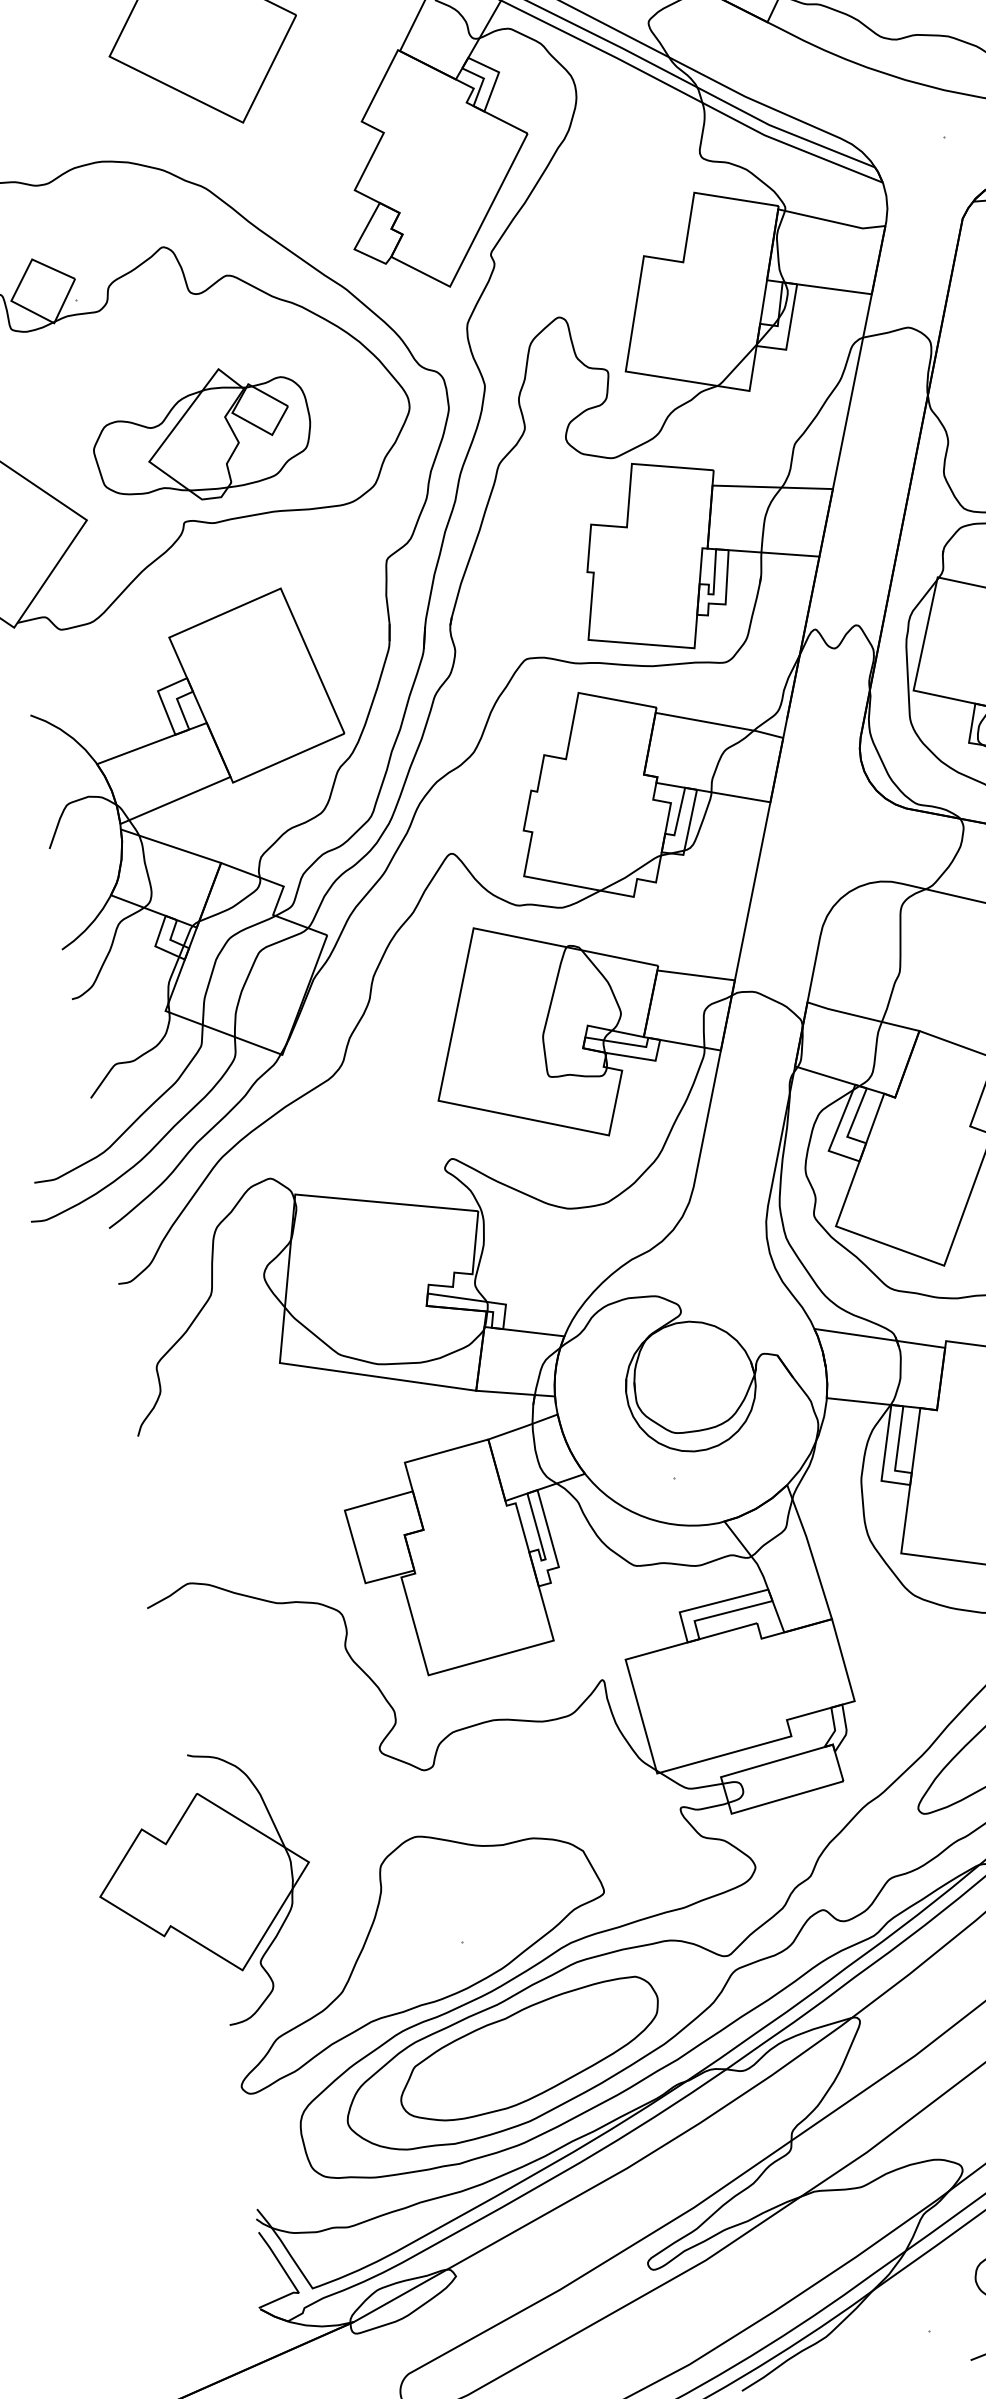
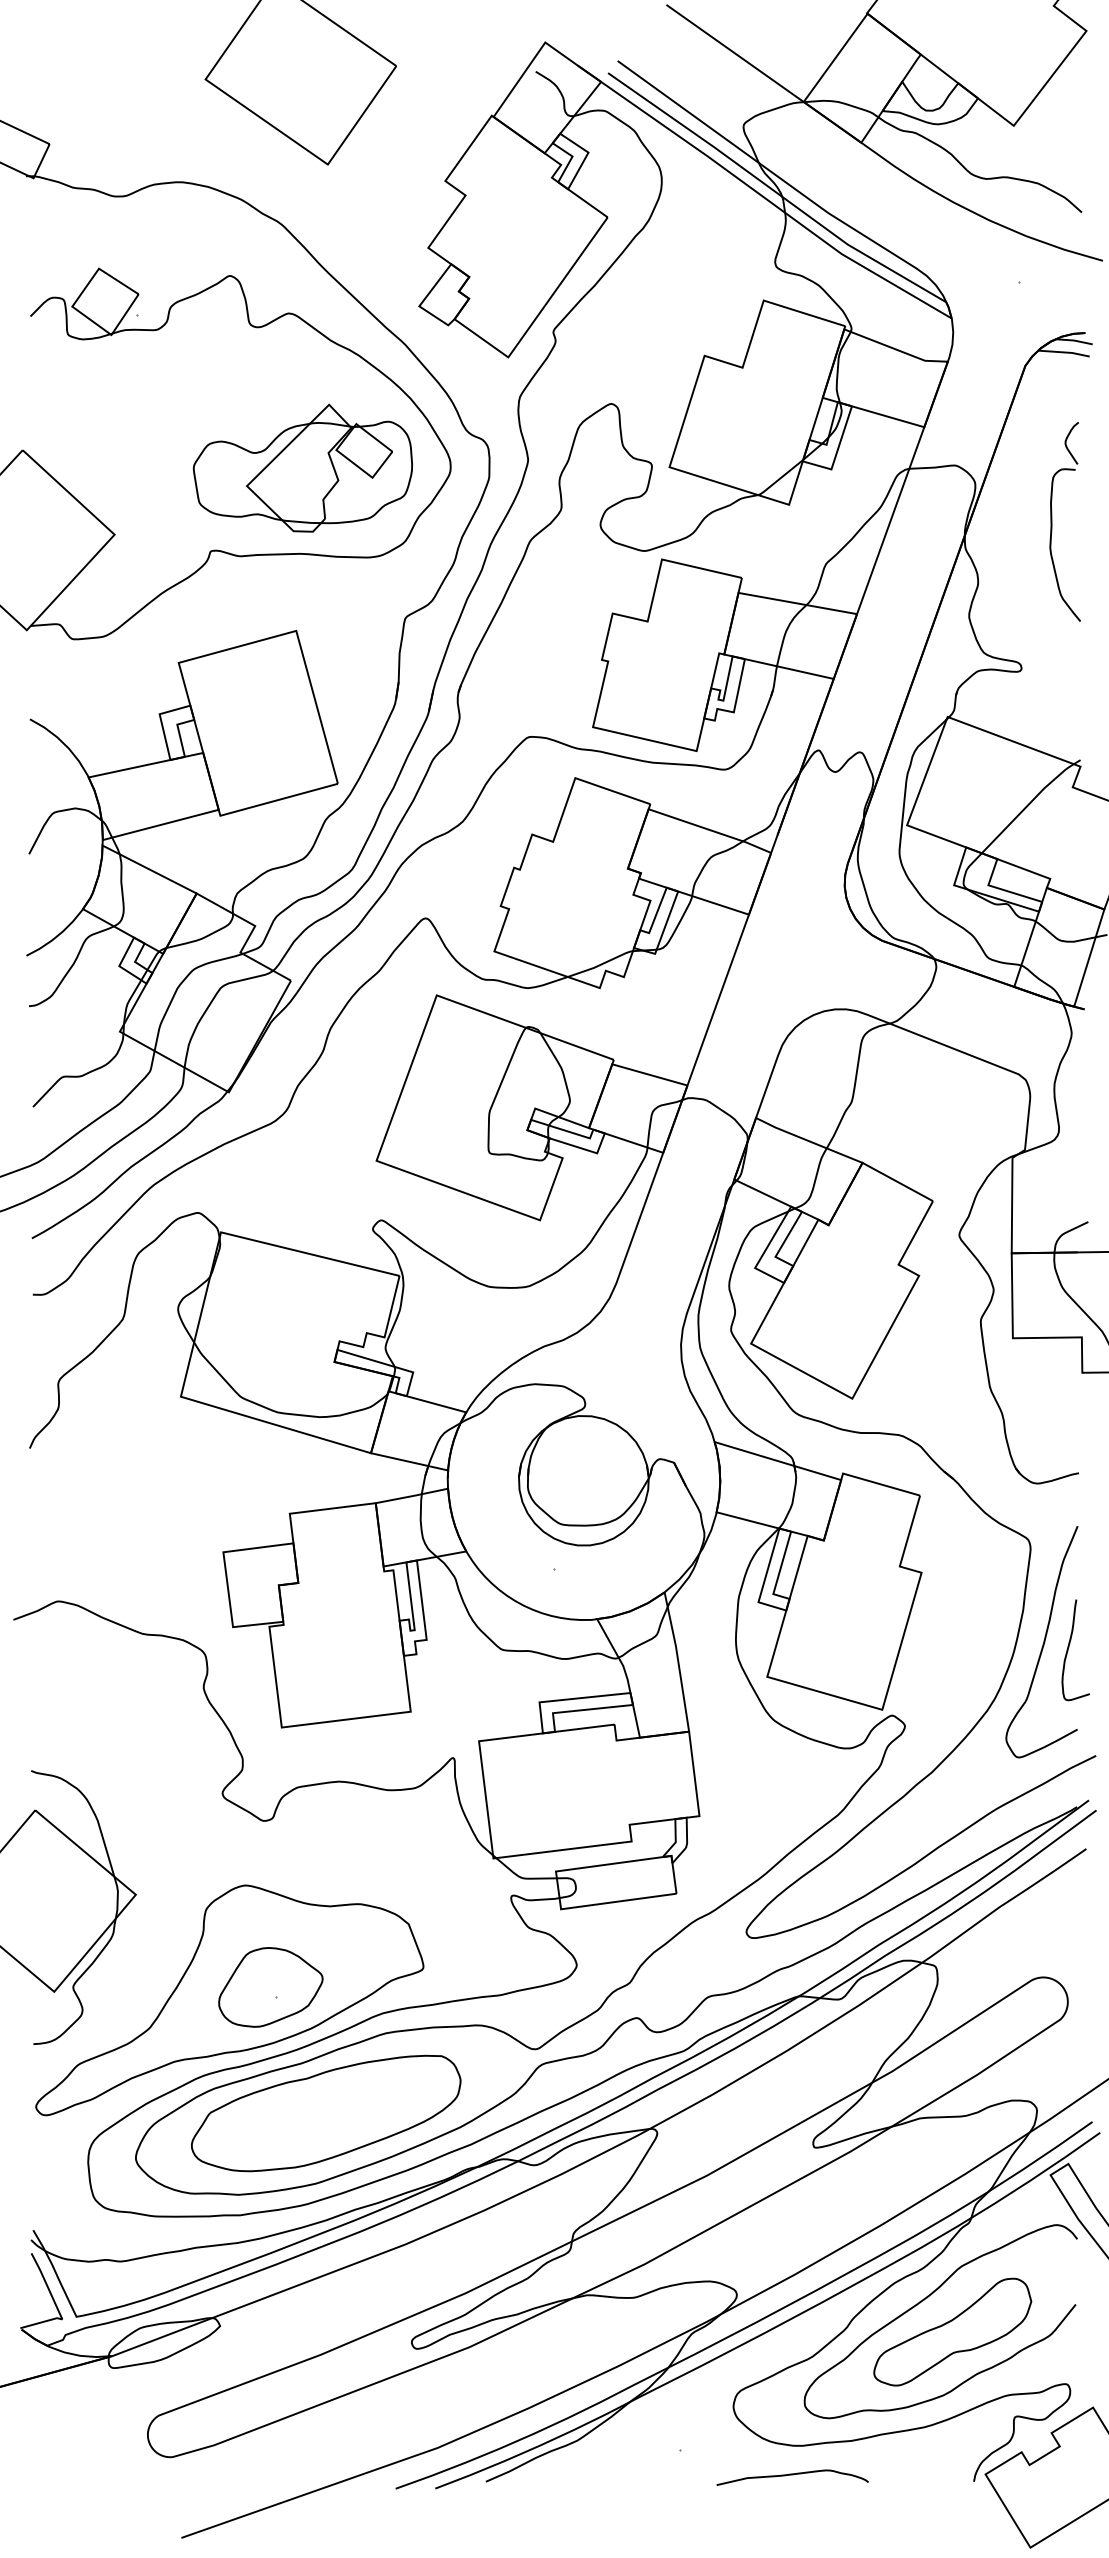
part: (201, 435) -> (302, 467), moved
part: (455, 1934) -> (270, 1987), added

